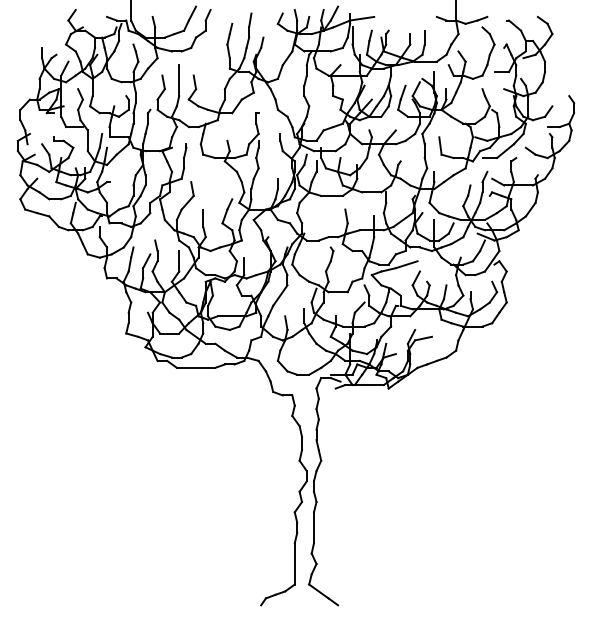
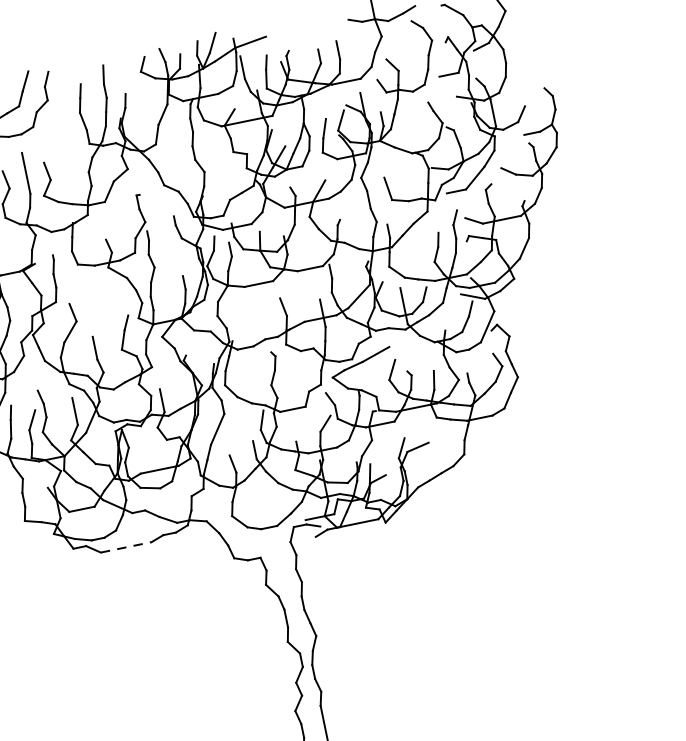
line: (196, 367) -> (126, 546), solid -> dashed

